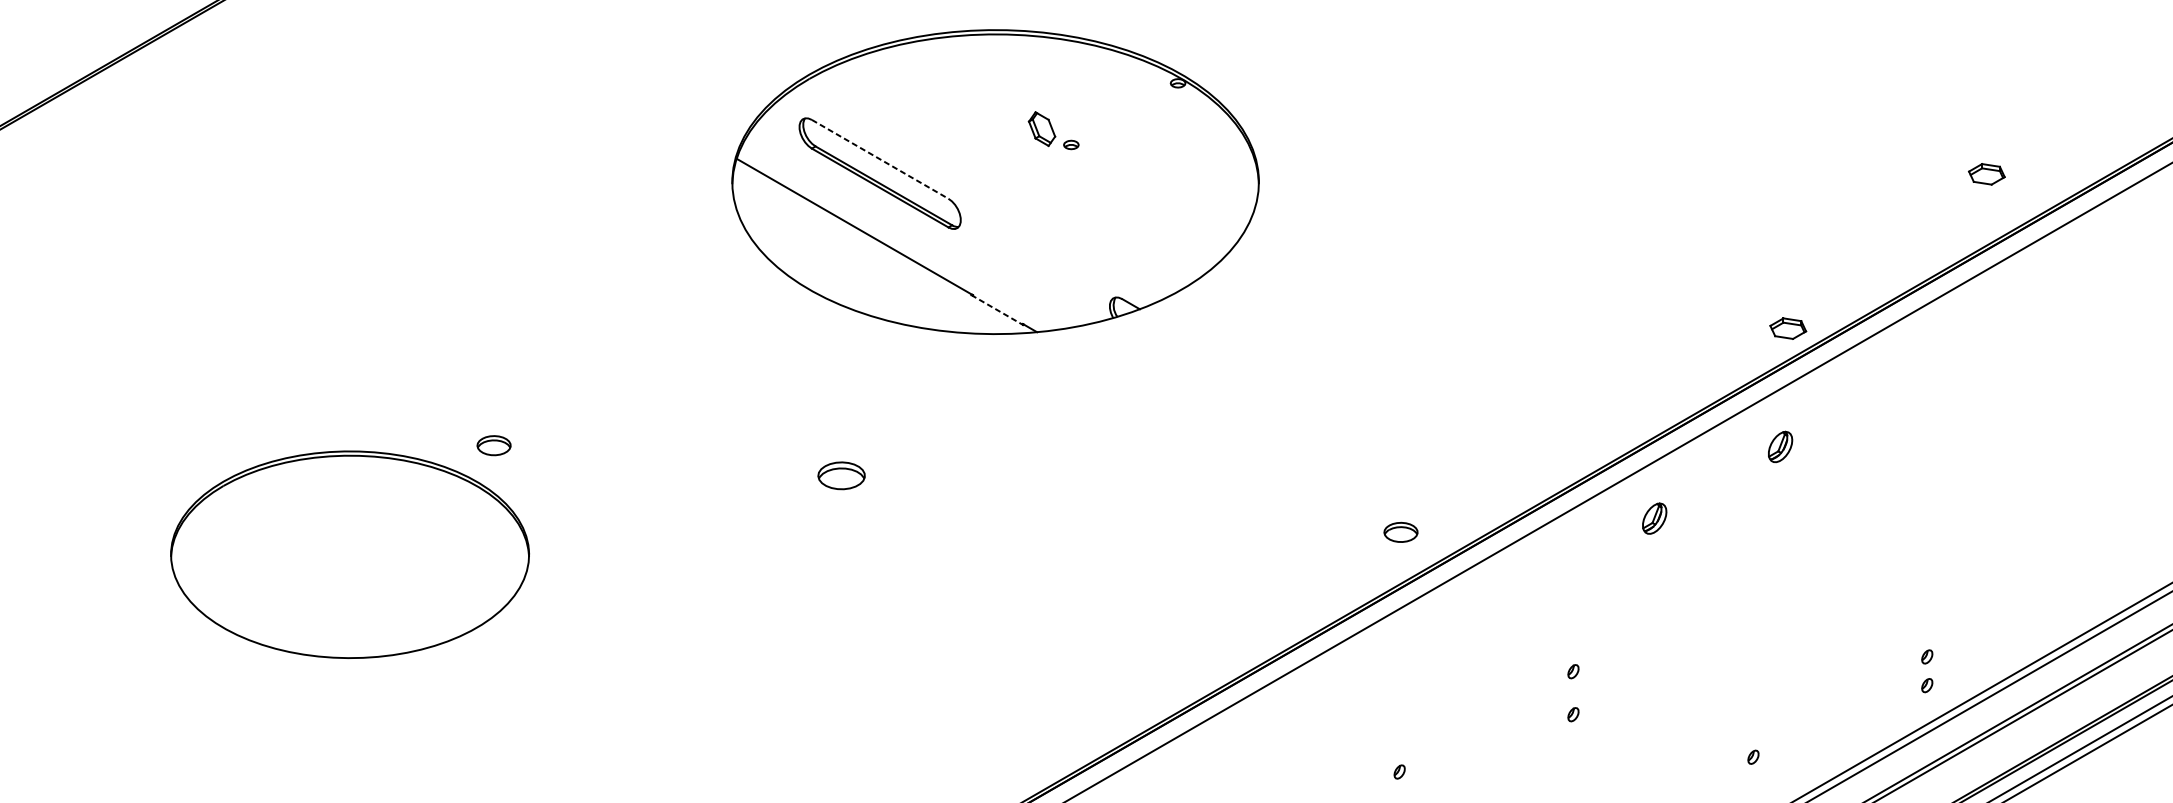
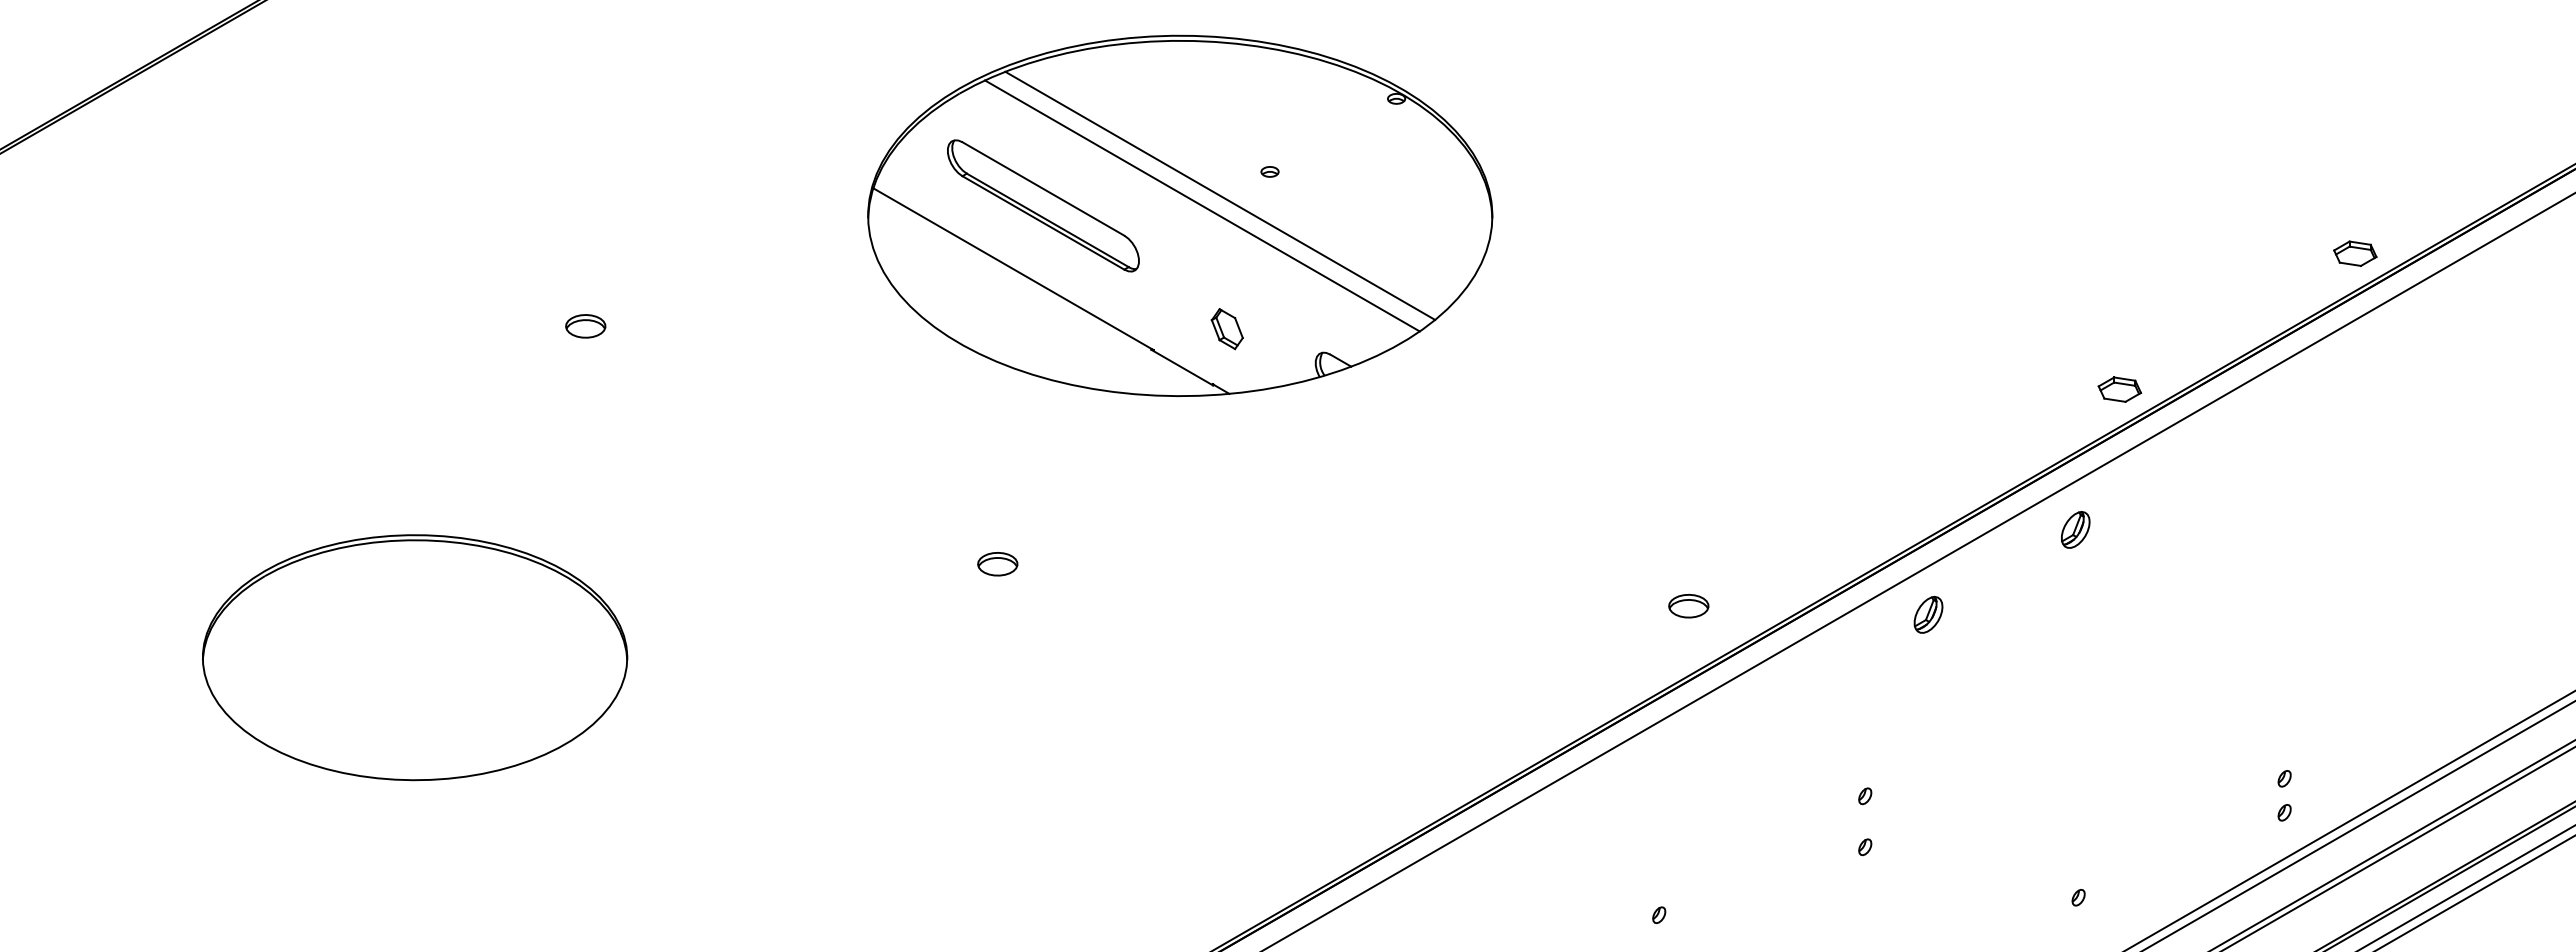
part: (1041, 129) -> (1226, 329), moved
line: (880, 159) -> (1043, 189), dashed -> solid
line: (1029, 164) -> (1220, 195), added
line: (1014, 173) -> (1202, 205), added
part: (1987, 174) -> (2355, 253), moved
line: (997, 309) -> (1182, 367), dashed -> solid
part: (493, 445) -> (585, 326), moved
part: (1780, 446) -> (2075, 529), moved
part: (841, 476) -> (997, 564), size x0.71
part: (1654, 518) -> (1928, 614), moved
part: (1400, 531) -> (1688, 605), moved

